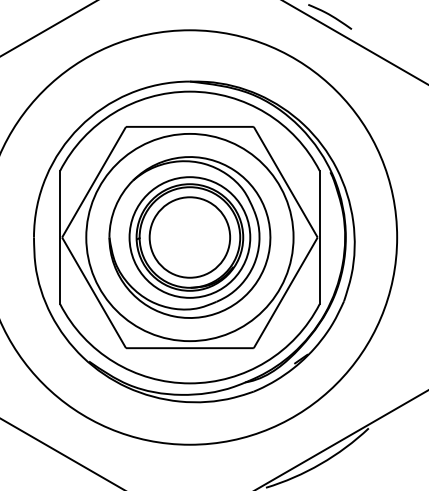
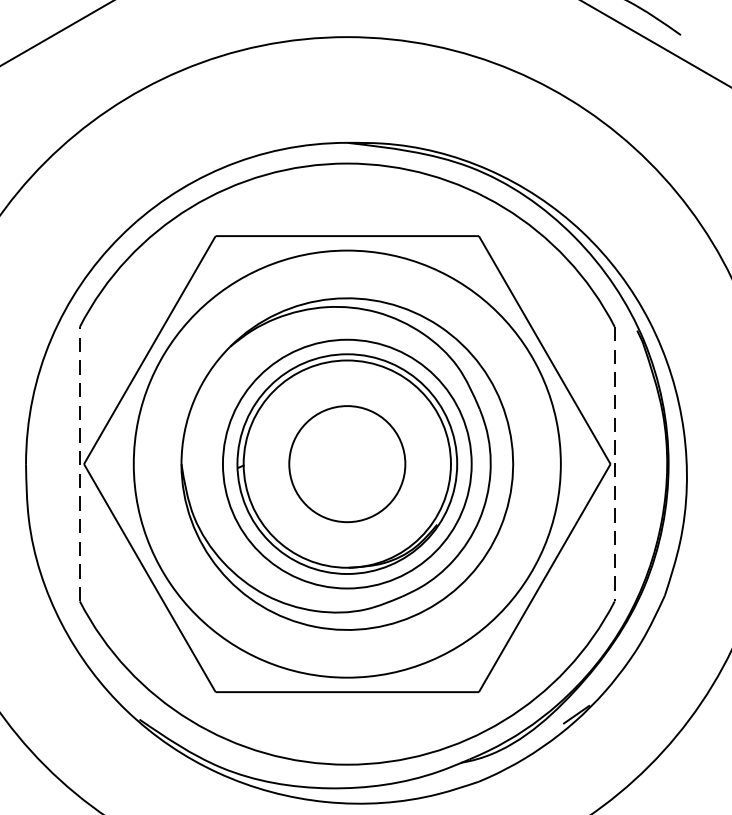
line: (60, 237) -> (80, 464), solid -> dashed
circle: (189, 237) -> (346, 464), size x0.7
line: (319, 237) -> (614, 464), solid -> dashed

